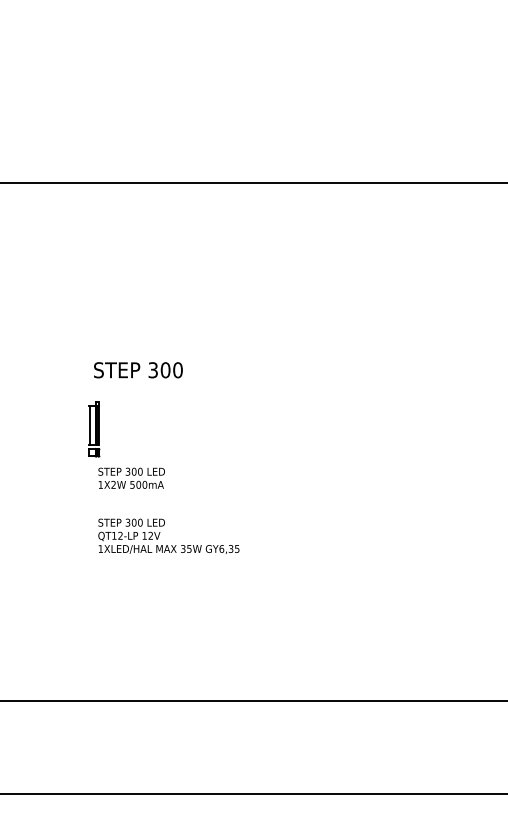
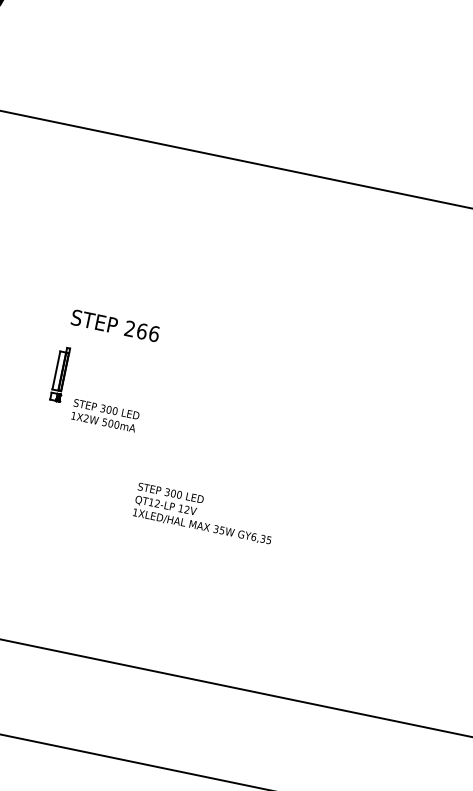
text: (165, 370) -> (141, 331), 300 -> 266
text: (131, 477) -> (105, 414), moved
text: (168, 535) -> (204, 513), moved

